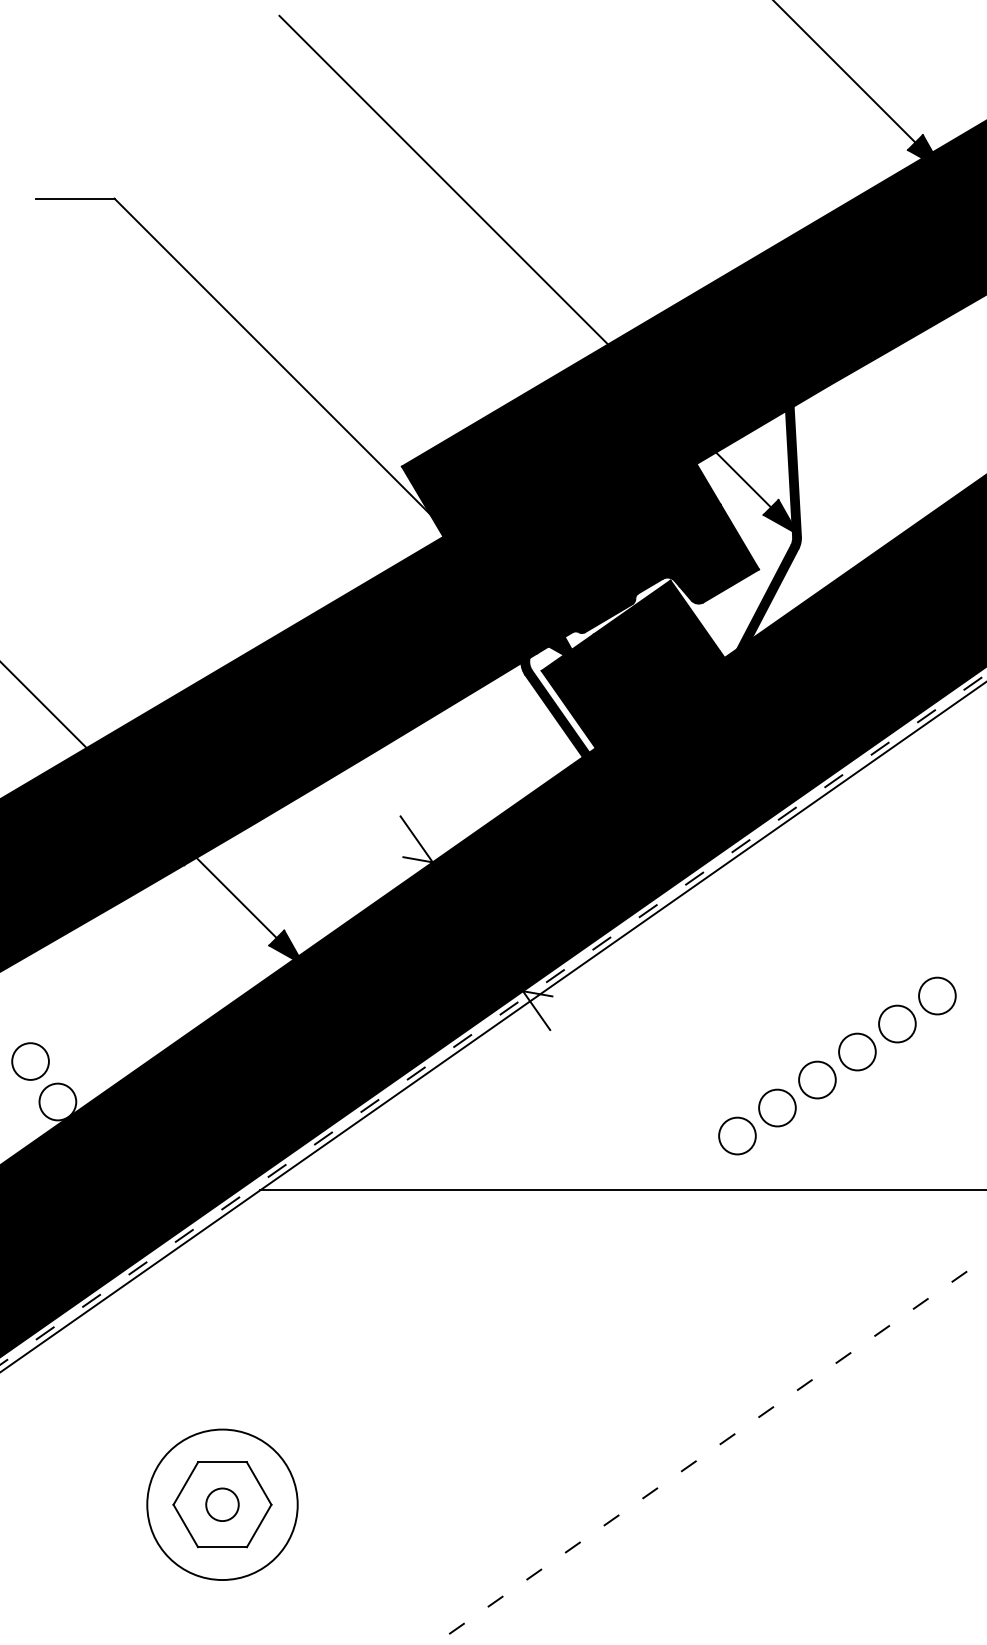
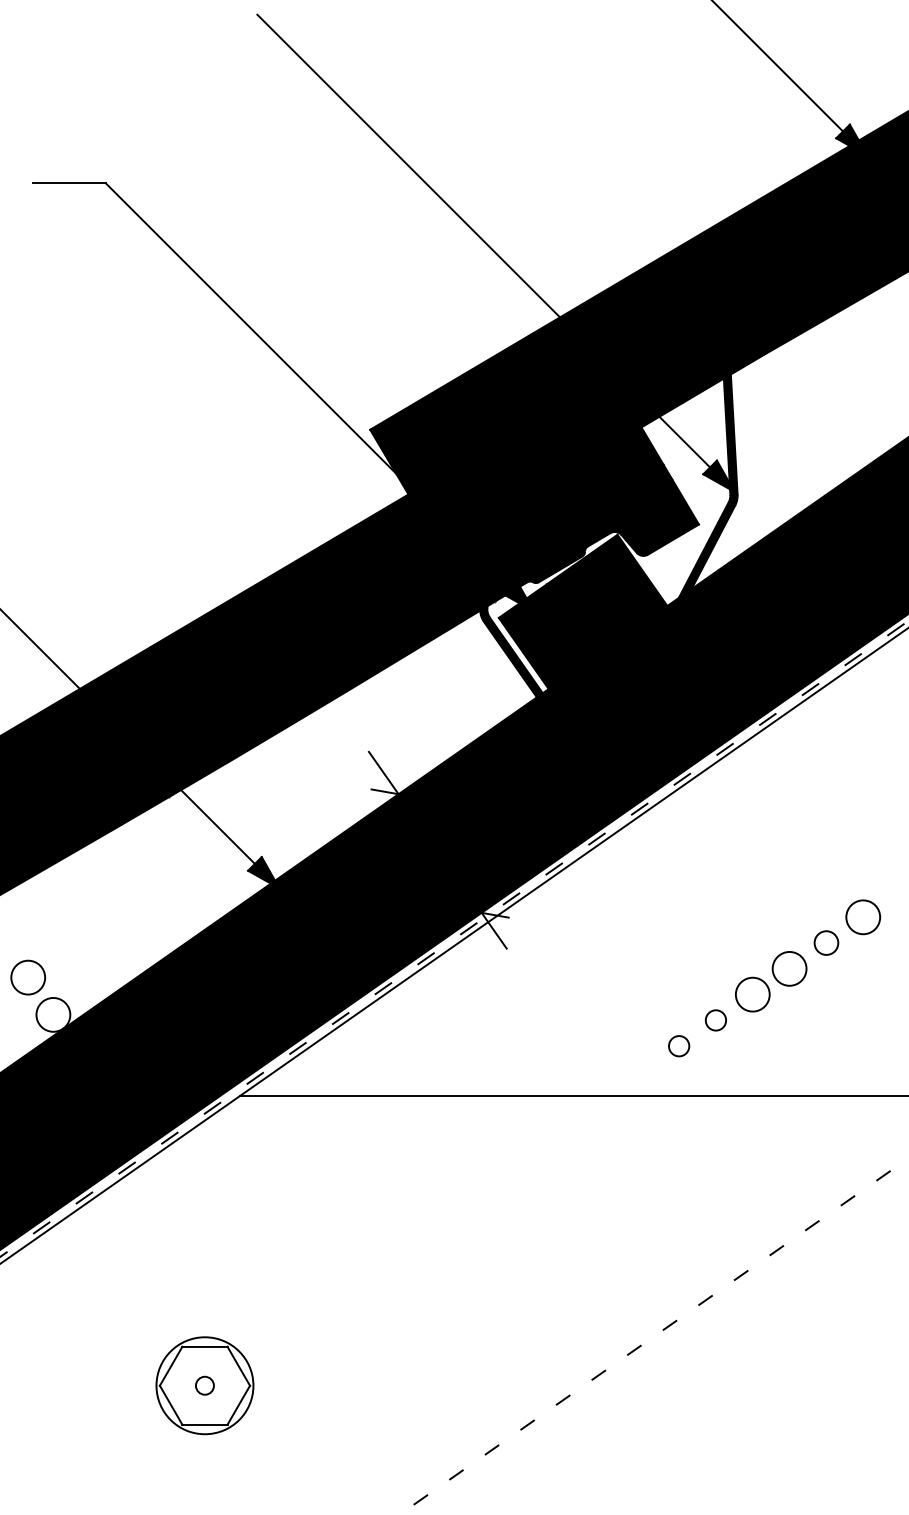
circle: (897, 1023) -> (826, 942), size x0.7
circle: (777, 1107) -> (716, 1019), size x0.6
circle: (737, 1135) -> (679, 1045), size x0.6
circle: (222, 1504) -> (204, 1385), size x0.6
circle: (222, 1504) -> (204, 1385), size x0.7

